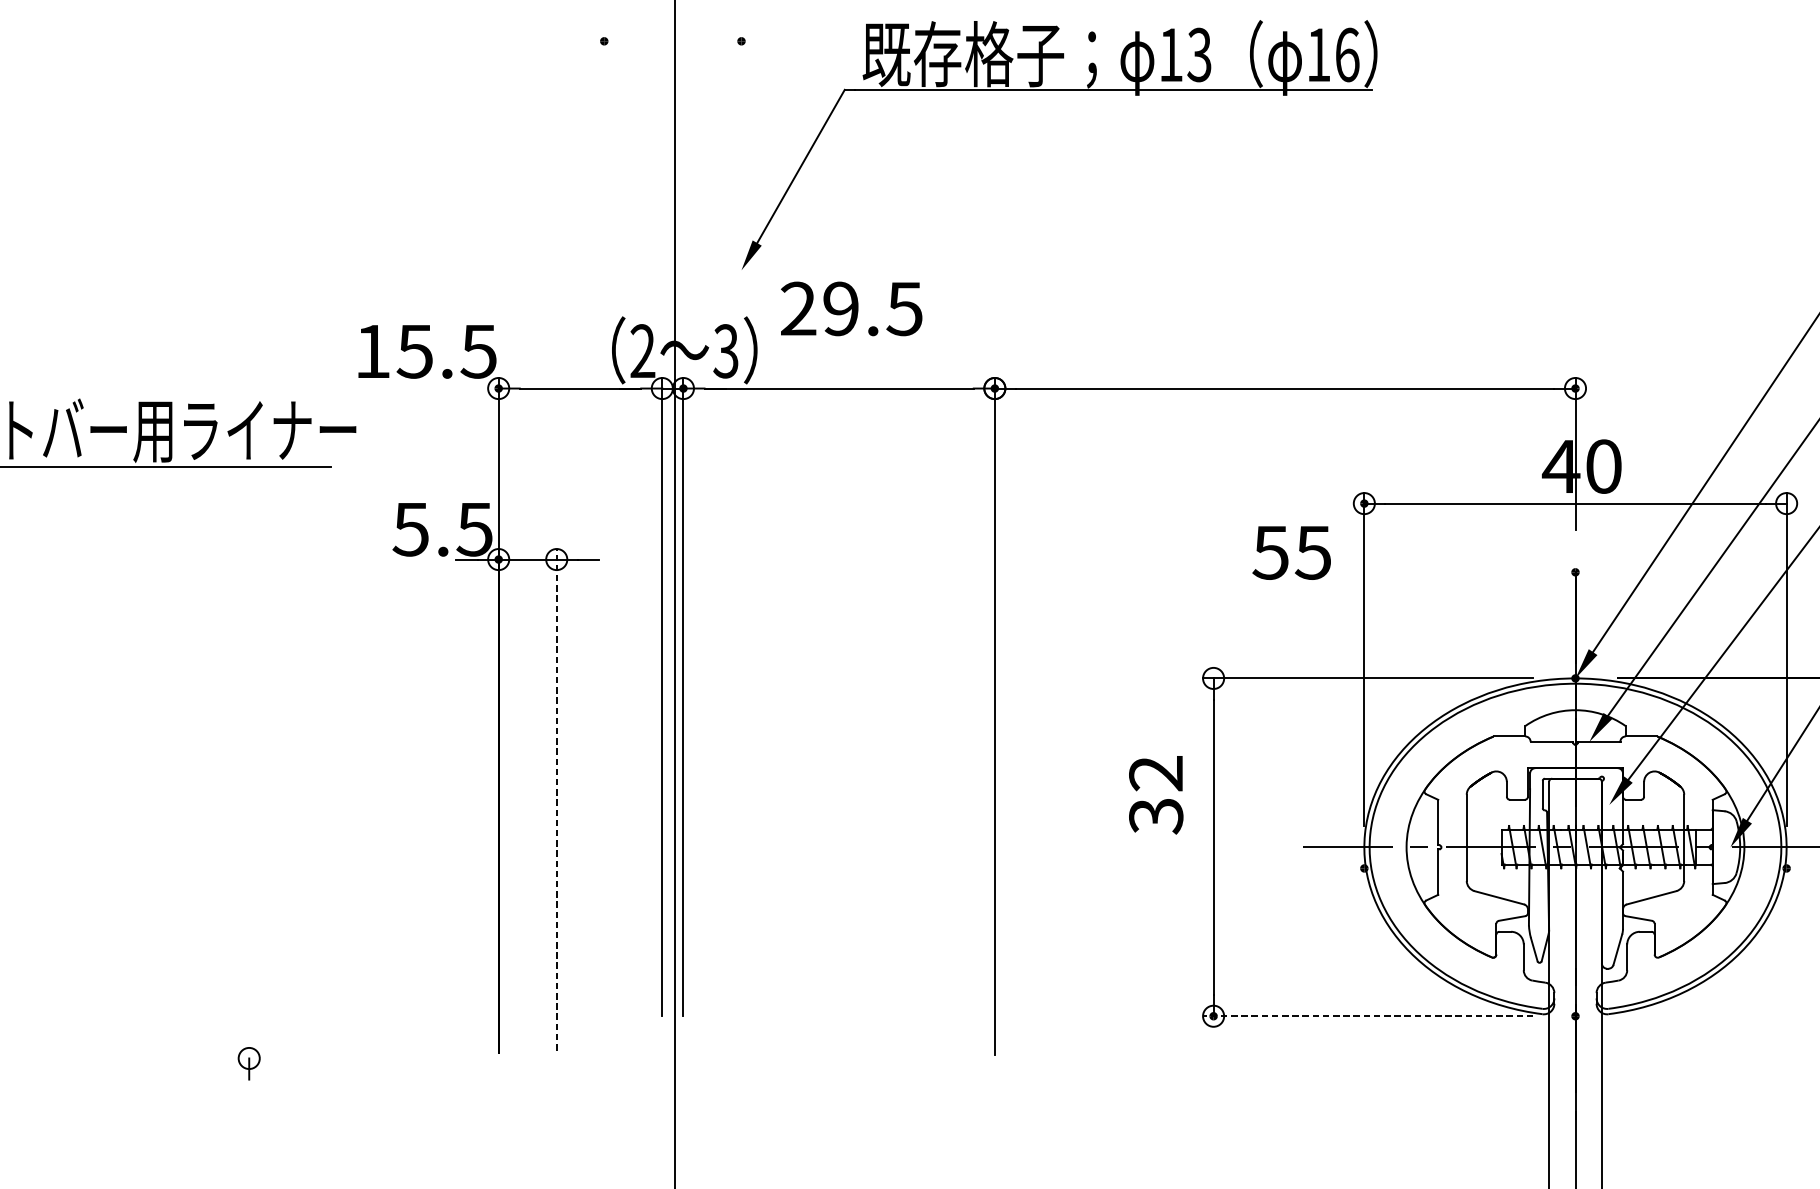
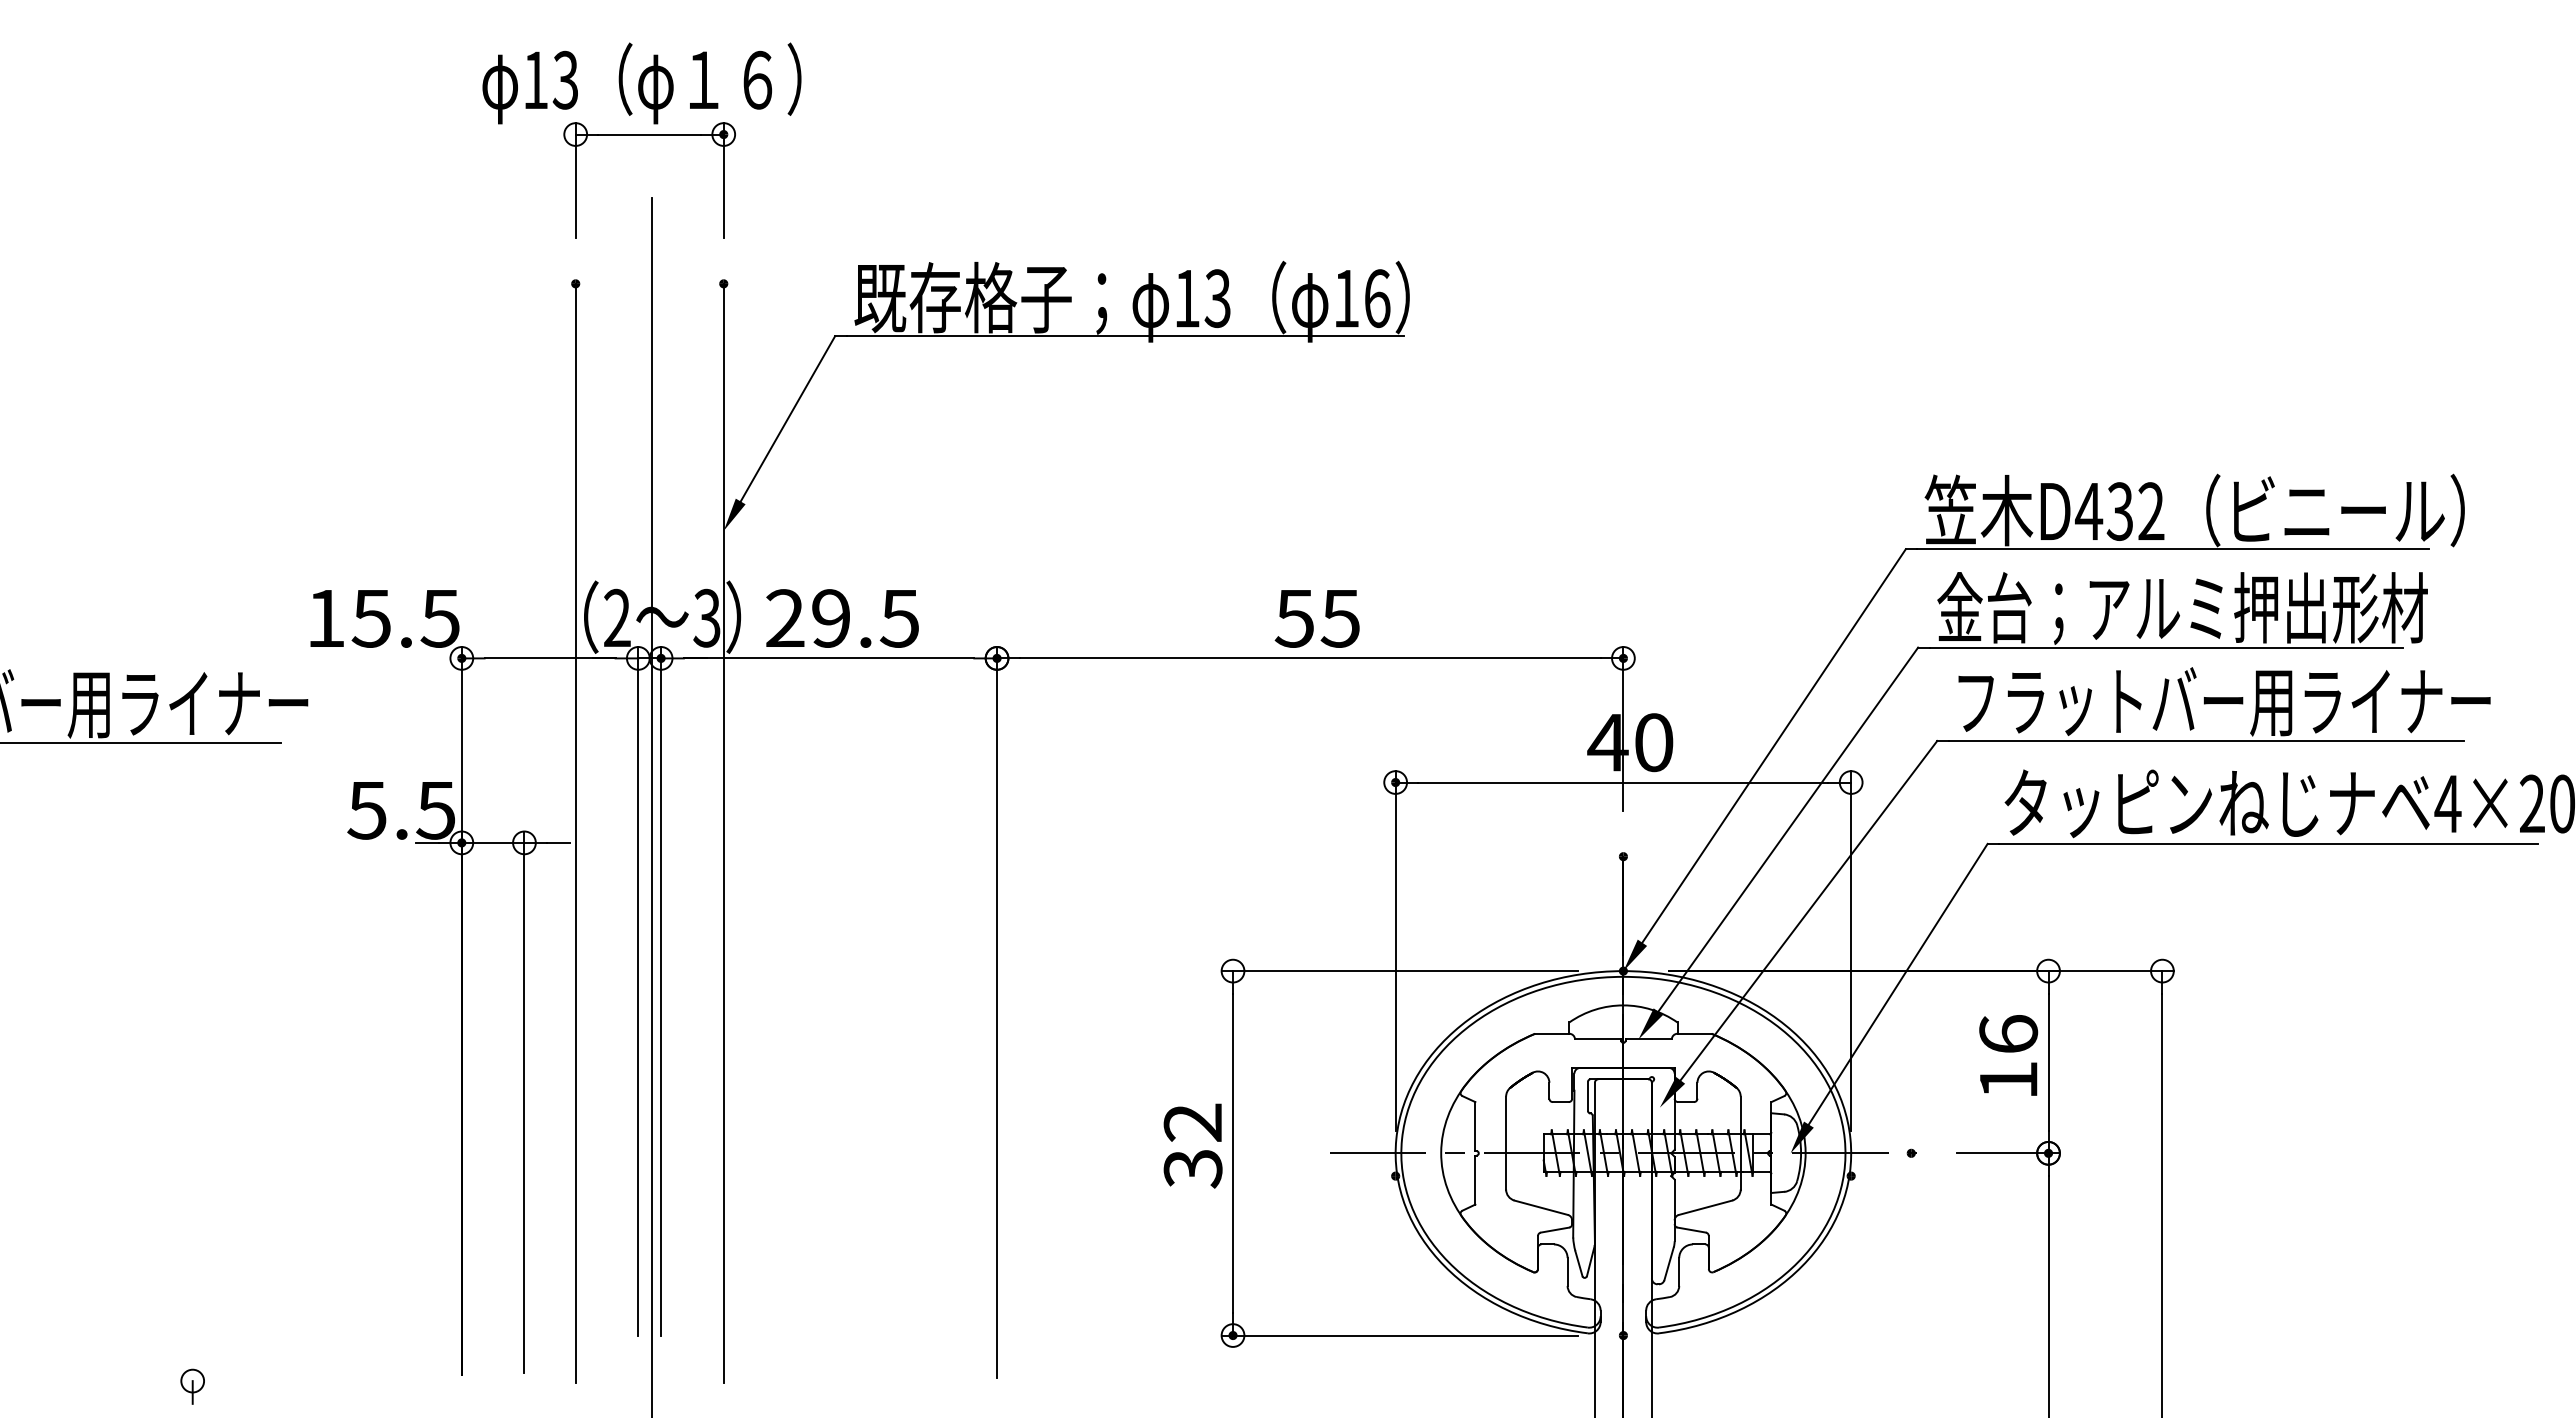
text: (851, 308) -> (842, 618), moved
line: (604, 550) -> (575, 833), added
line: (741, 550) -> (723, 833), added
text: (1290, 552) -> (1316, 618), moved
text: (1155, 794) -> (1192, 1145), moved
line: (556, 800) -> (524, 1102), dashed -> solid
line: (1367, 1016) -> (1399, 1335), dashed -> solid

